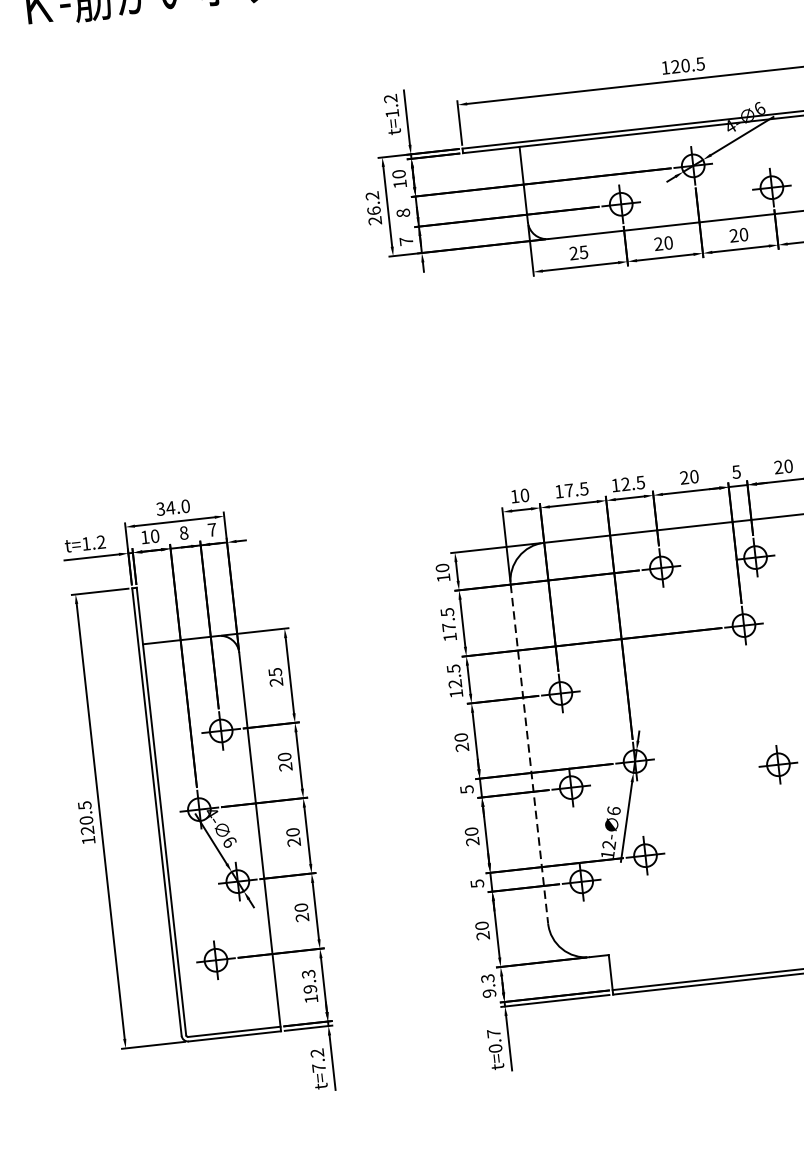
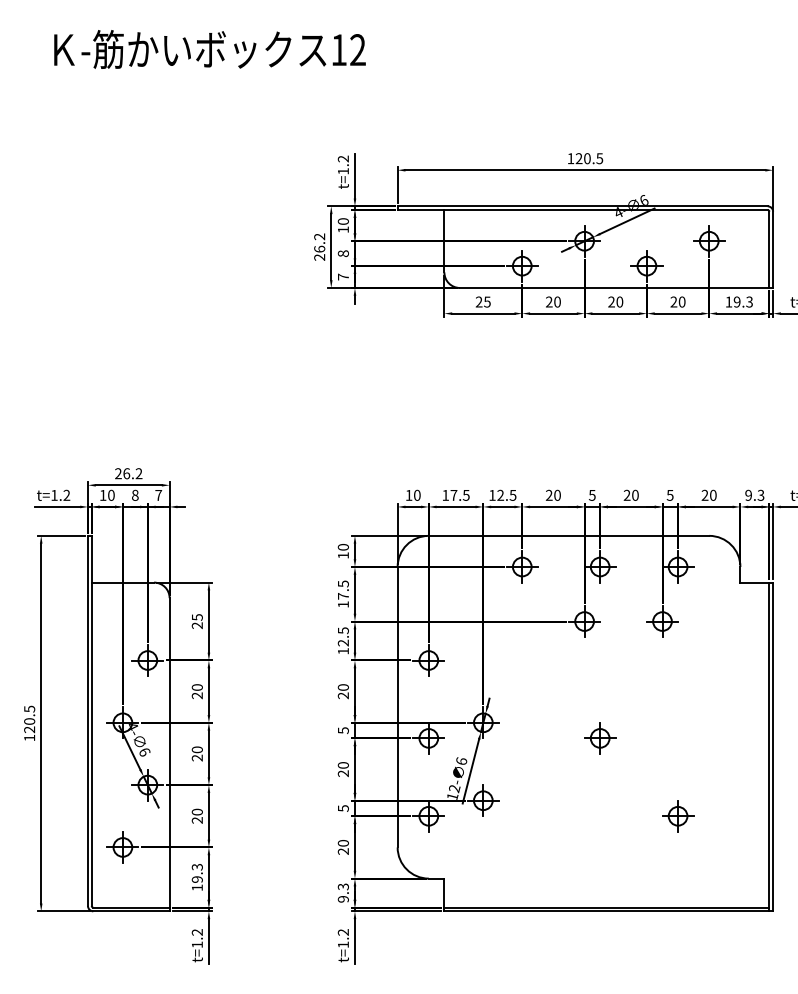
text: (172, 507) -> (128, 473), 34.0 -> 26.2
line: (529, 754) -> (397, 707), dashed -> solid
text: (493, 1041) -> (342, 938), t=0.7 -> t=1.2
text: (319, 1067) -> (197, 944), t=7.2 -> t=1.2

